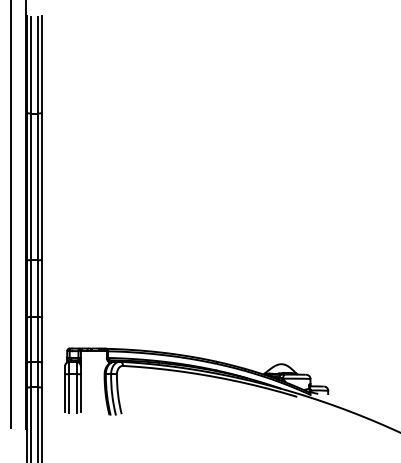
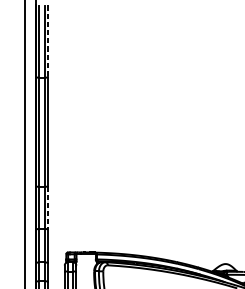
line: (42, 64) -> (47, 41), solid -> dashed
line: (42, 289) -> (47, 208), solid -> dashed

